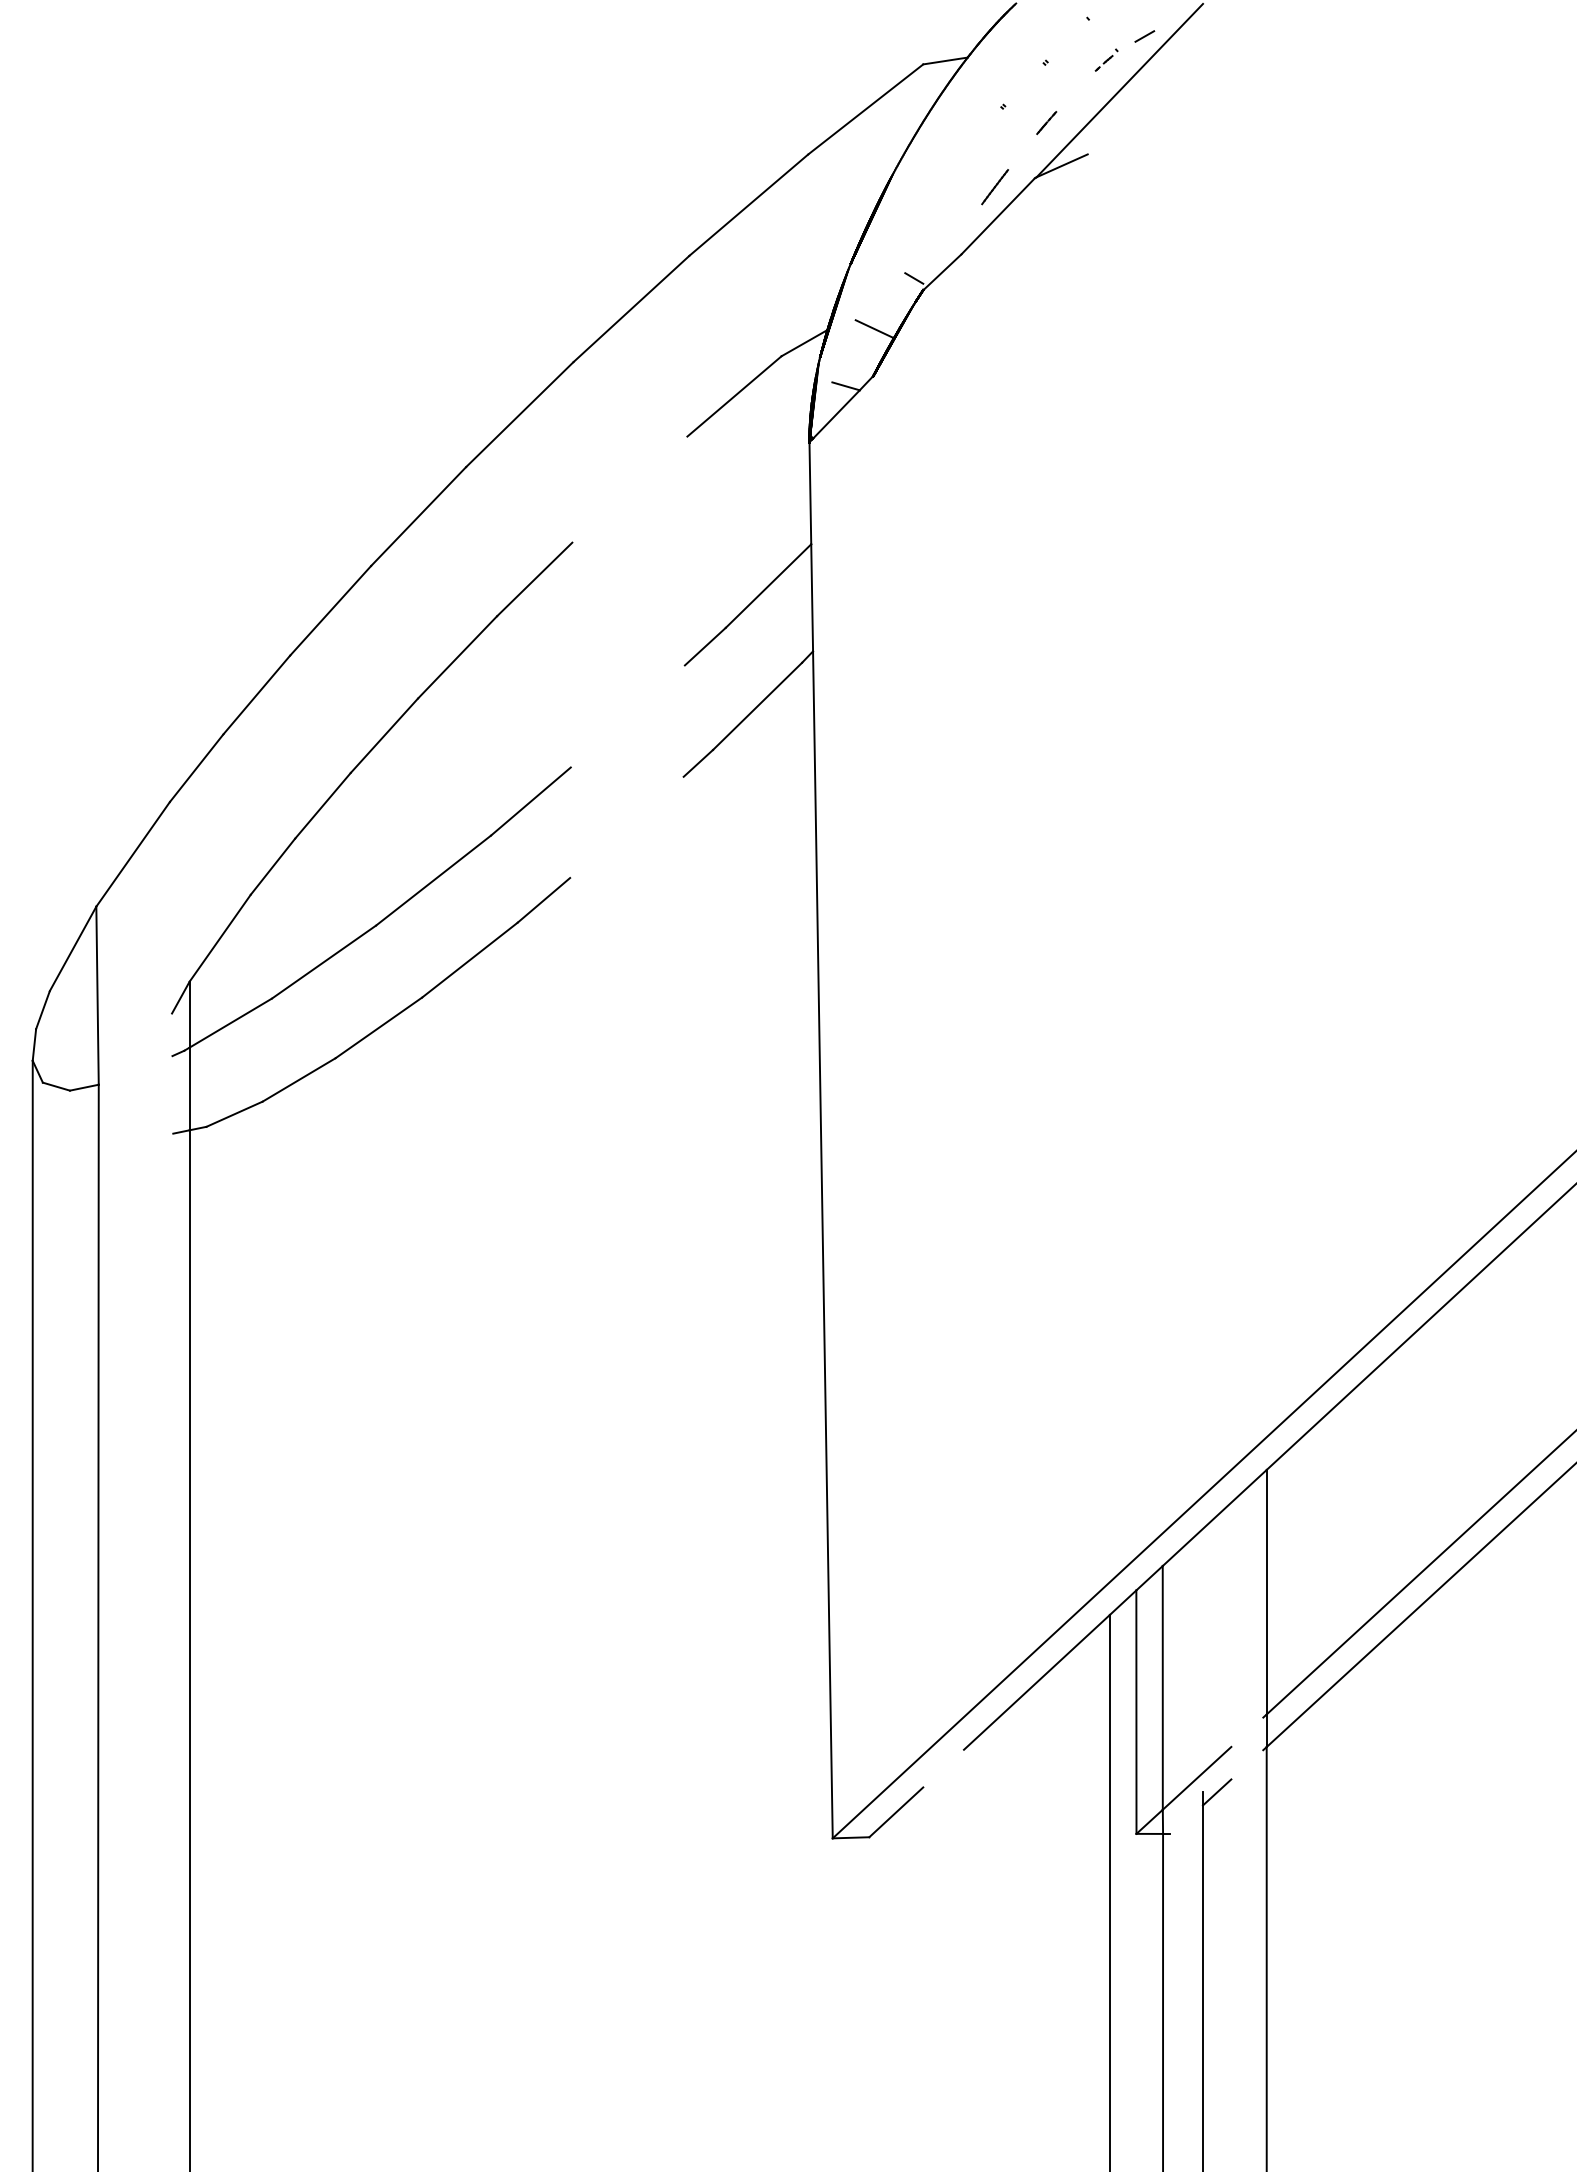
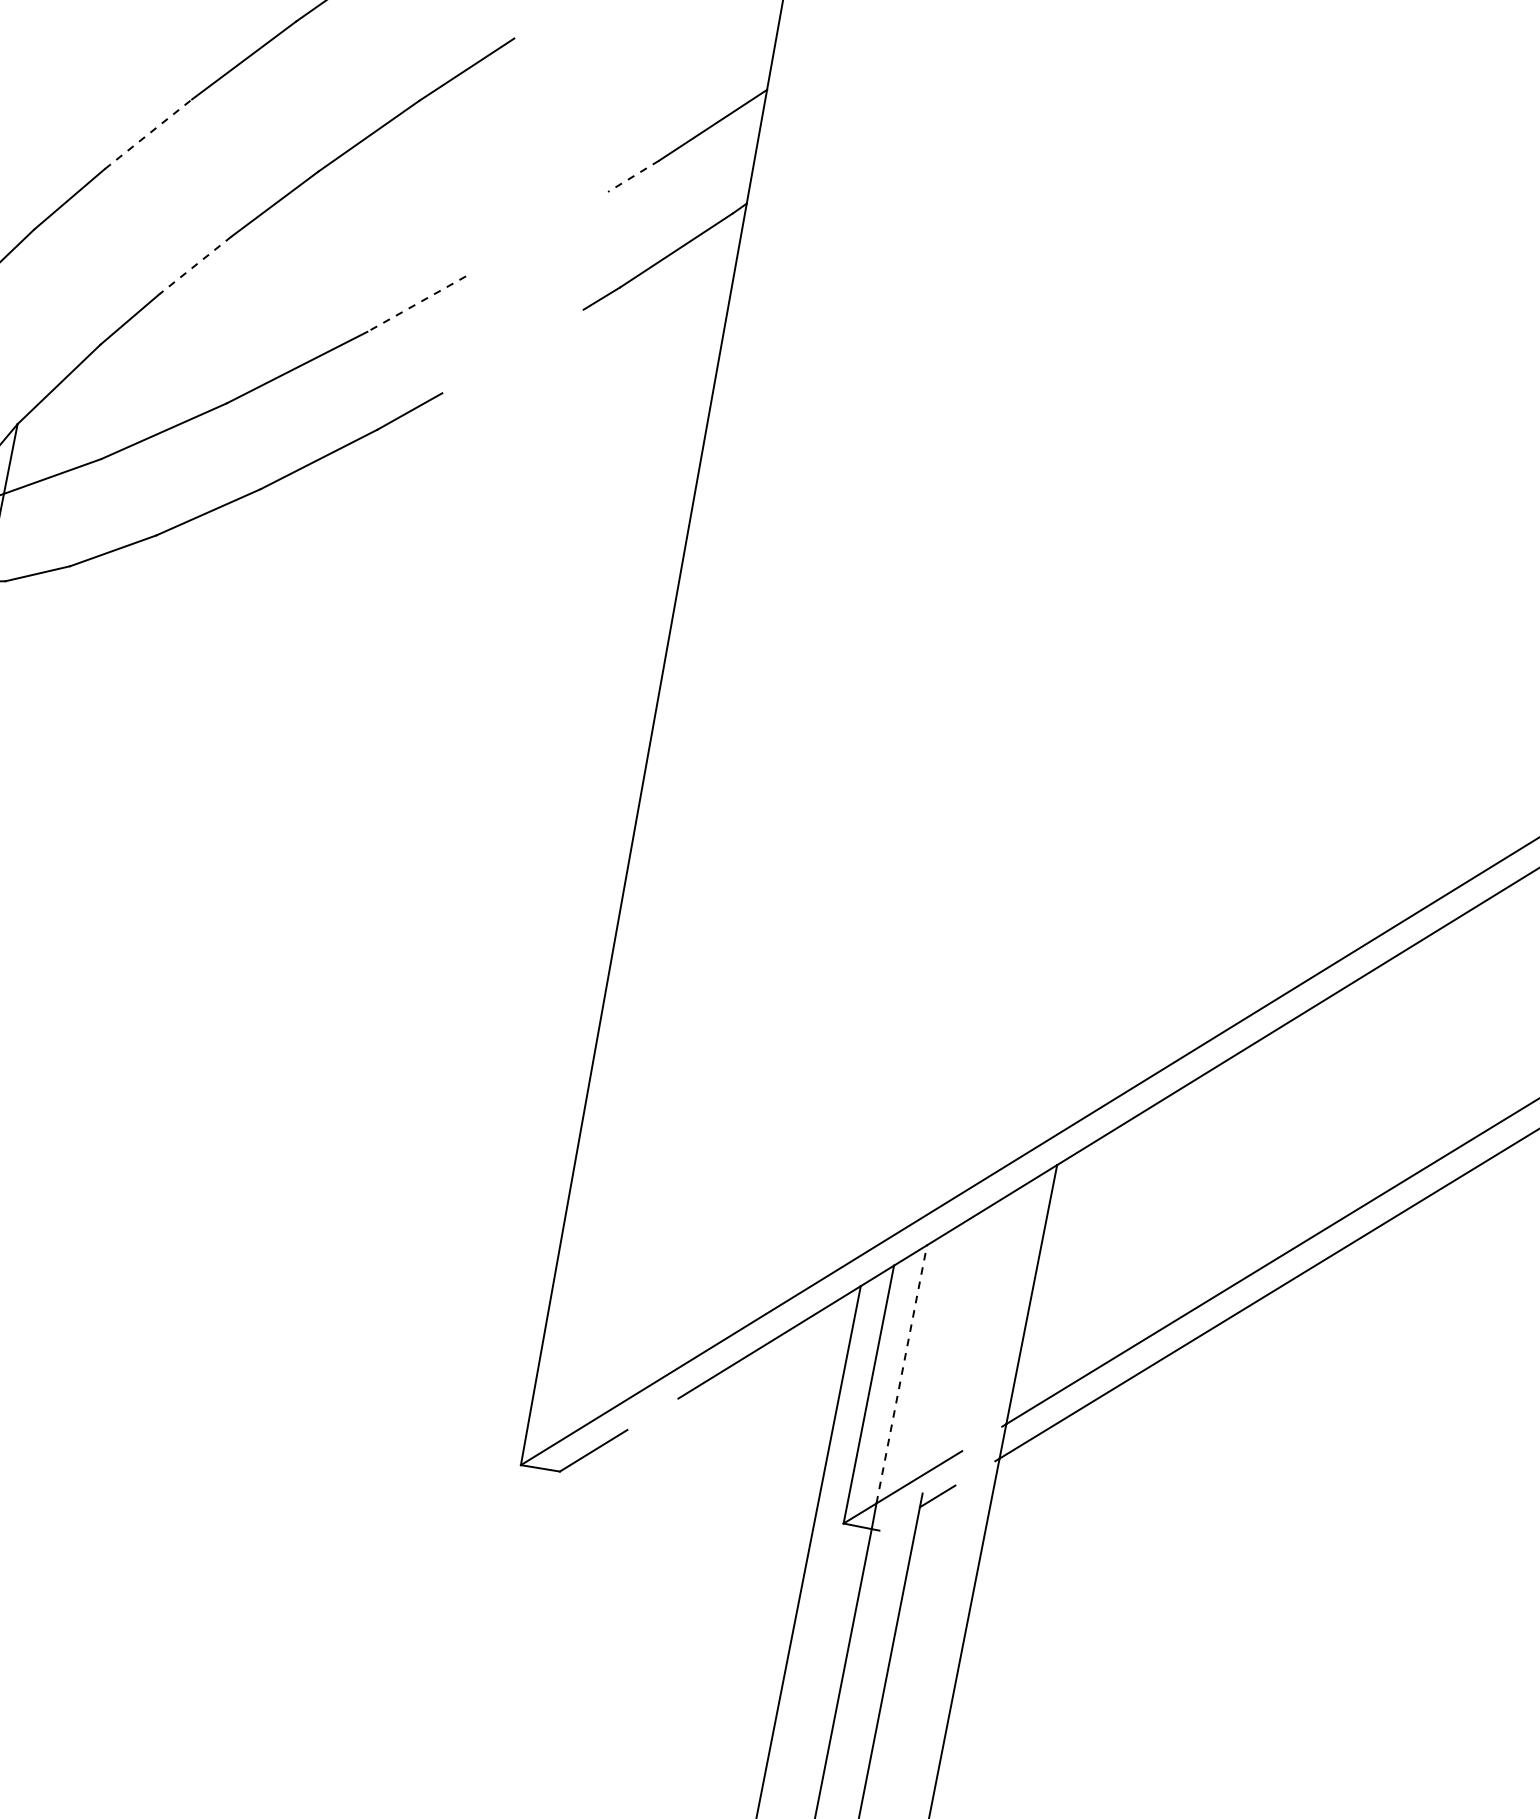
line: (705, 646) -> (633, 176), solid -> dashed
line: (256, 694) -> (148, 133), solid -> dashed
line: (530, 801) -> (416, 303), solid -> dashed
line: (322, 805) -> (195, 264), solid -> dashed
line: (1162, 1687) -> (901, 1373), solid -> dashed

